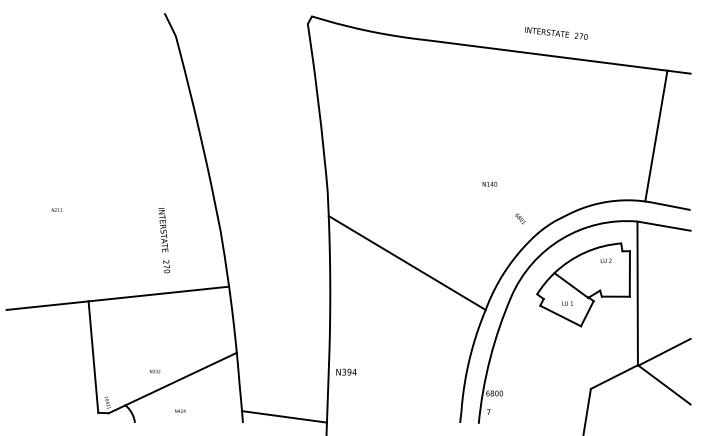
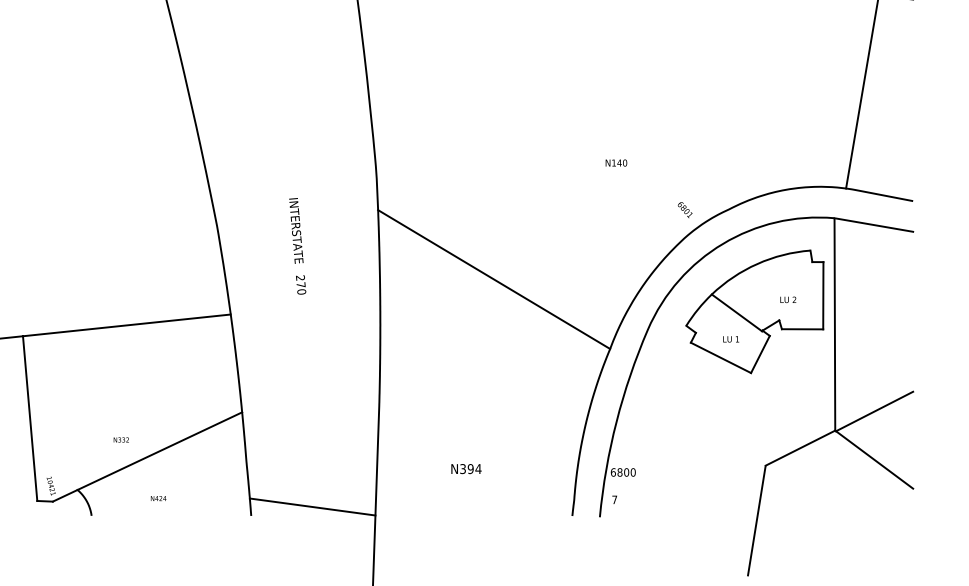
text: (520, 218) -> (685, 209), moved
text: (164, 240) -> (297, 246), moved
text: (605, 260) -> (787, 299), moved
text: (346, 371) -> (466, 468), moved

